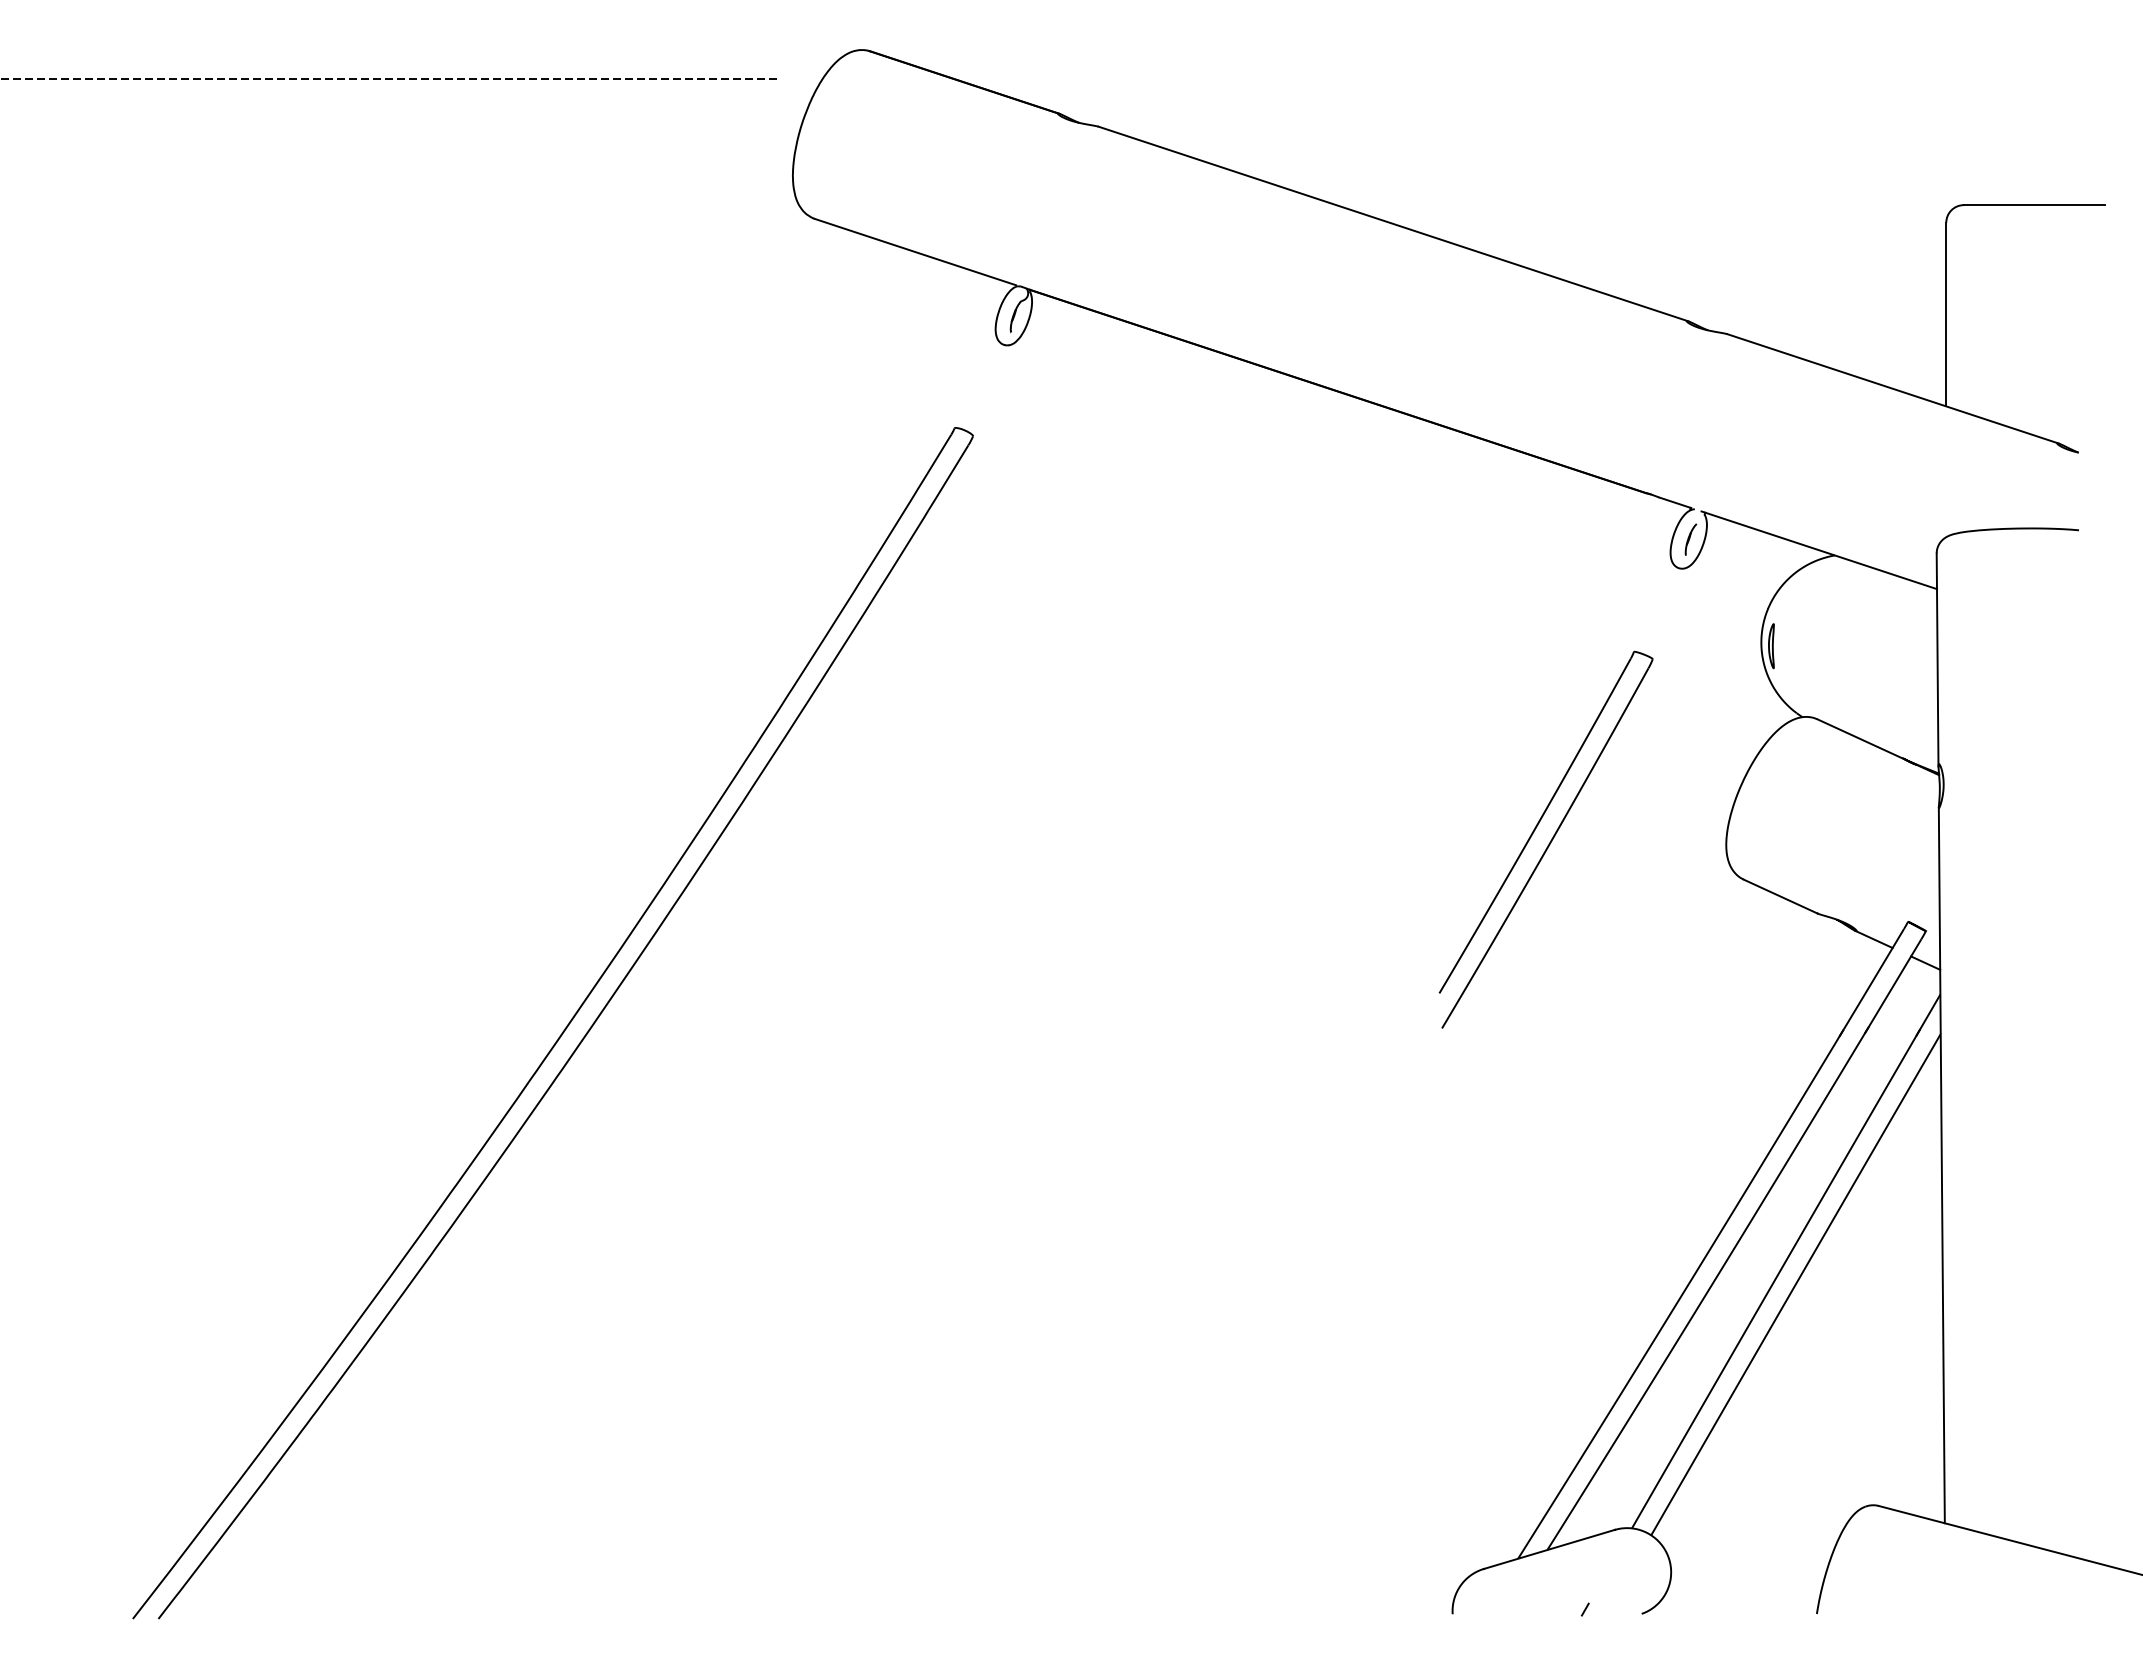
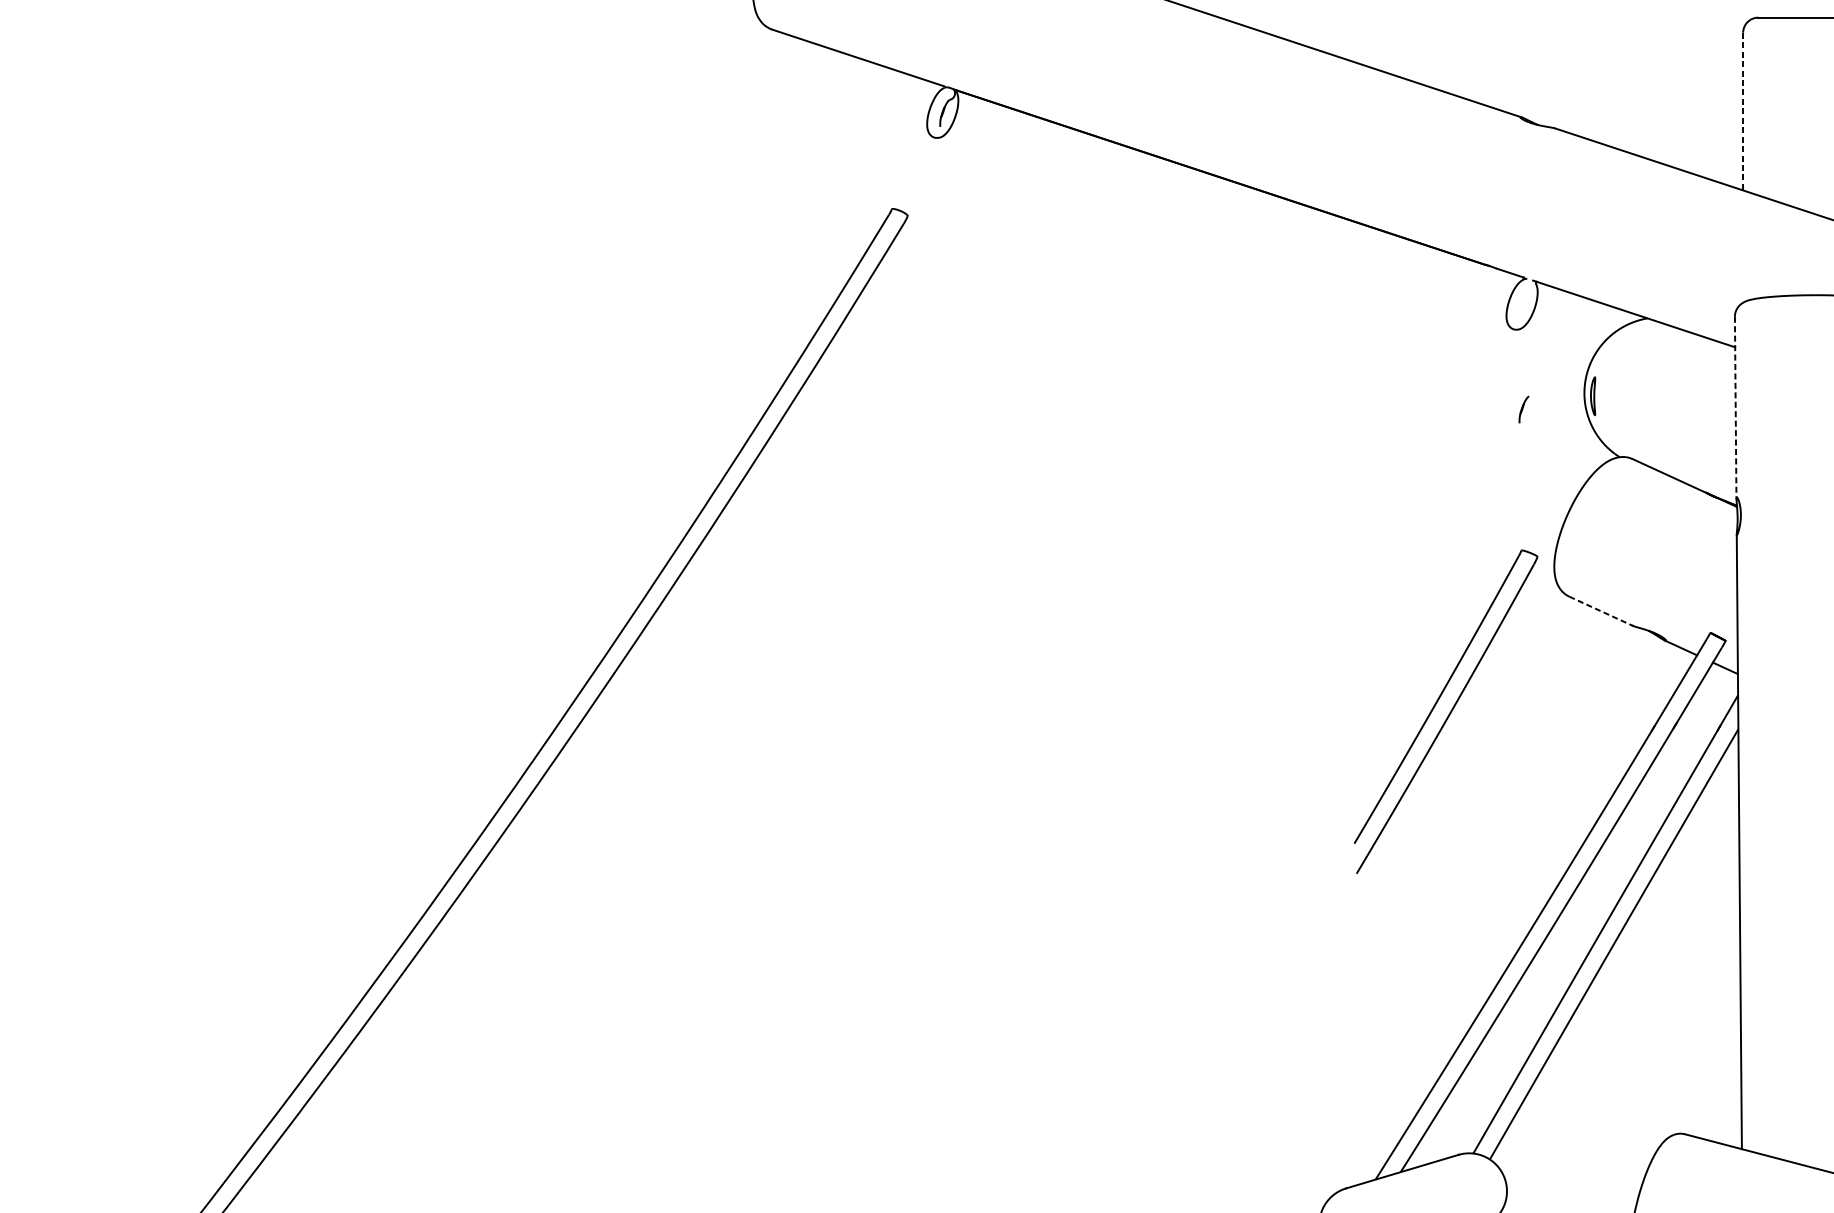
line: (1946, 314) -> (1743, 111), solid -> dashed
part: (1690, 539) -> (1523, 409), moved
line: (1937, 660) -> (1735, 408), solid -> dashed
part: (1545, 839) -> (1445, 711), moved
line: (1780, 896) -> (1600, 611), solid -> dashed

